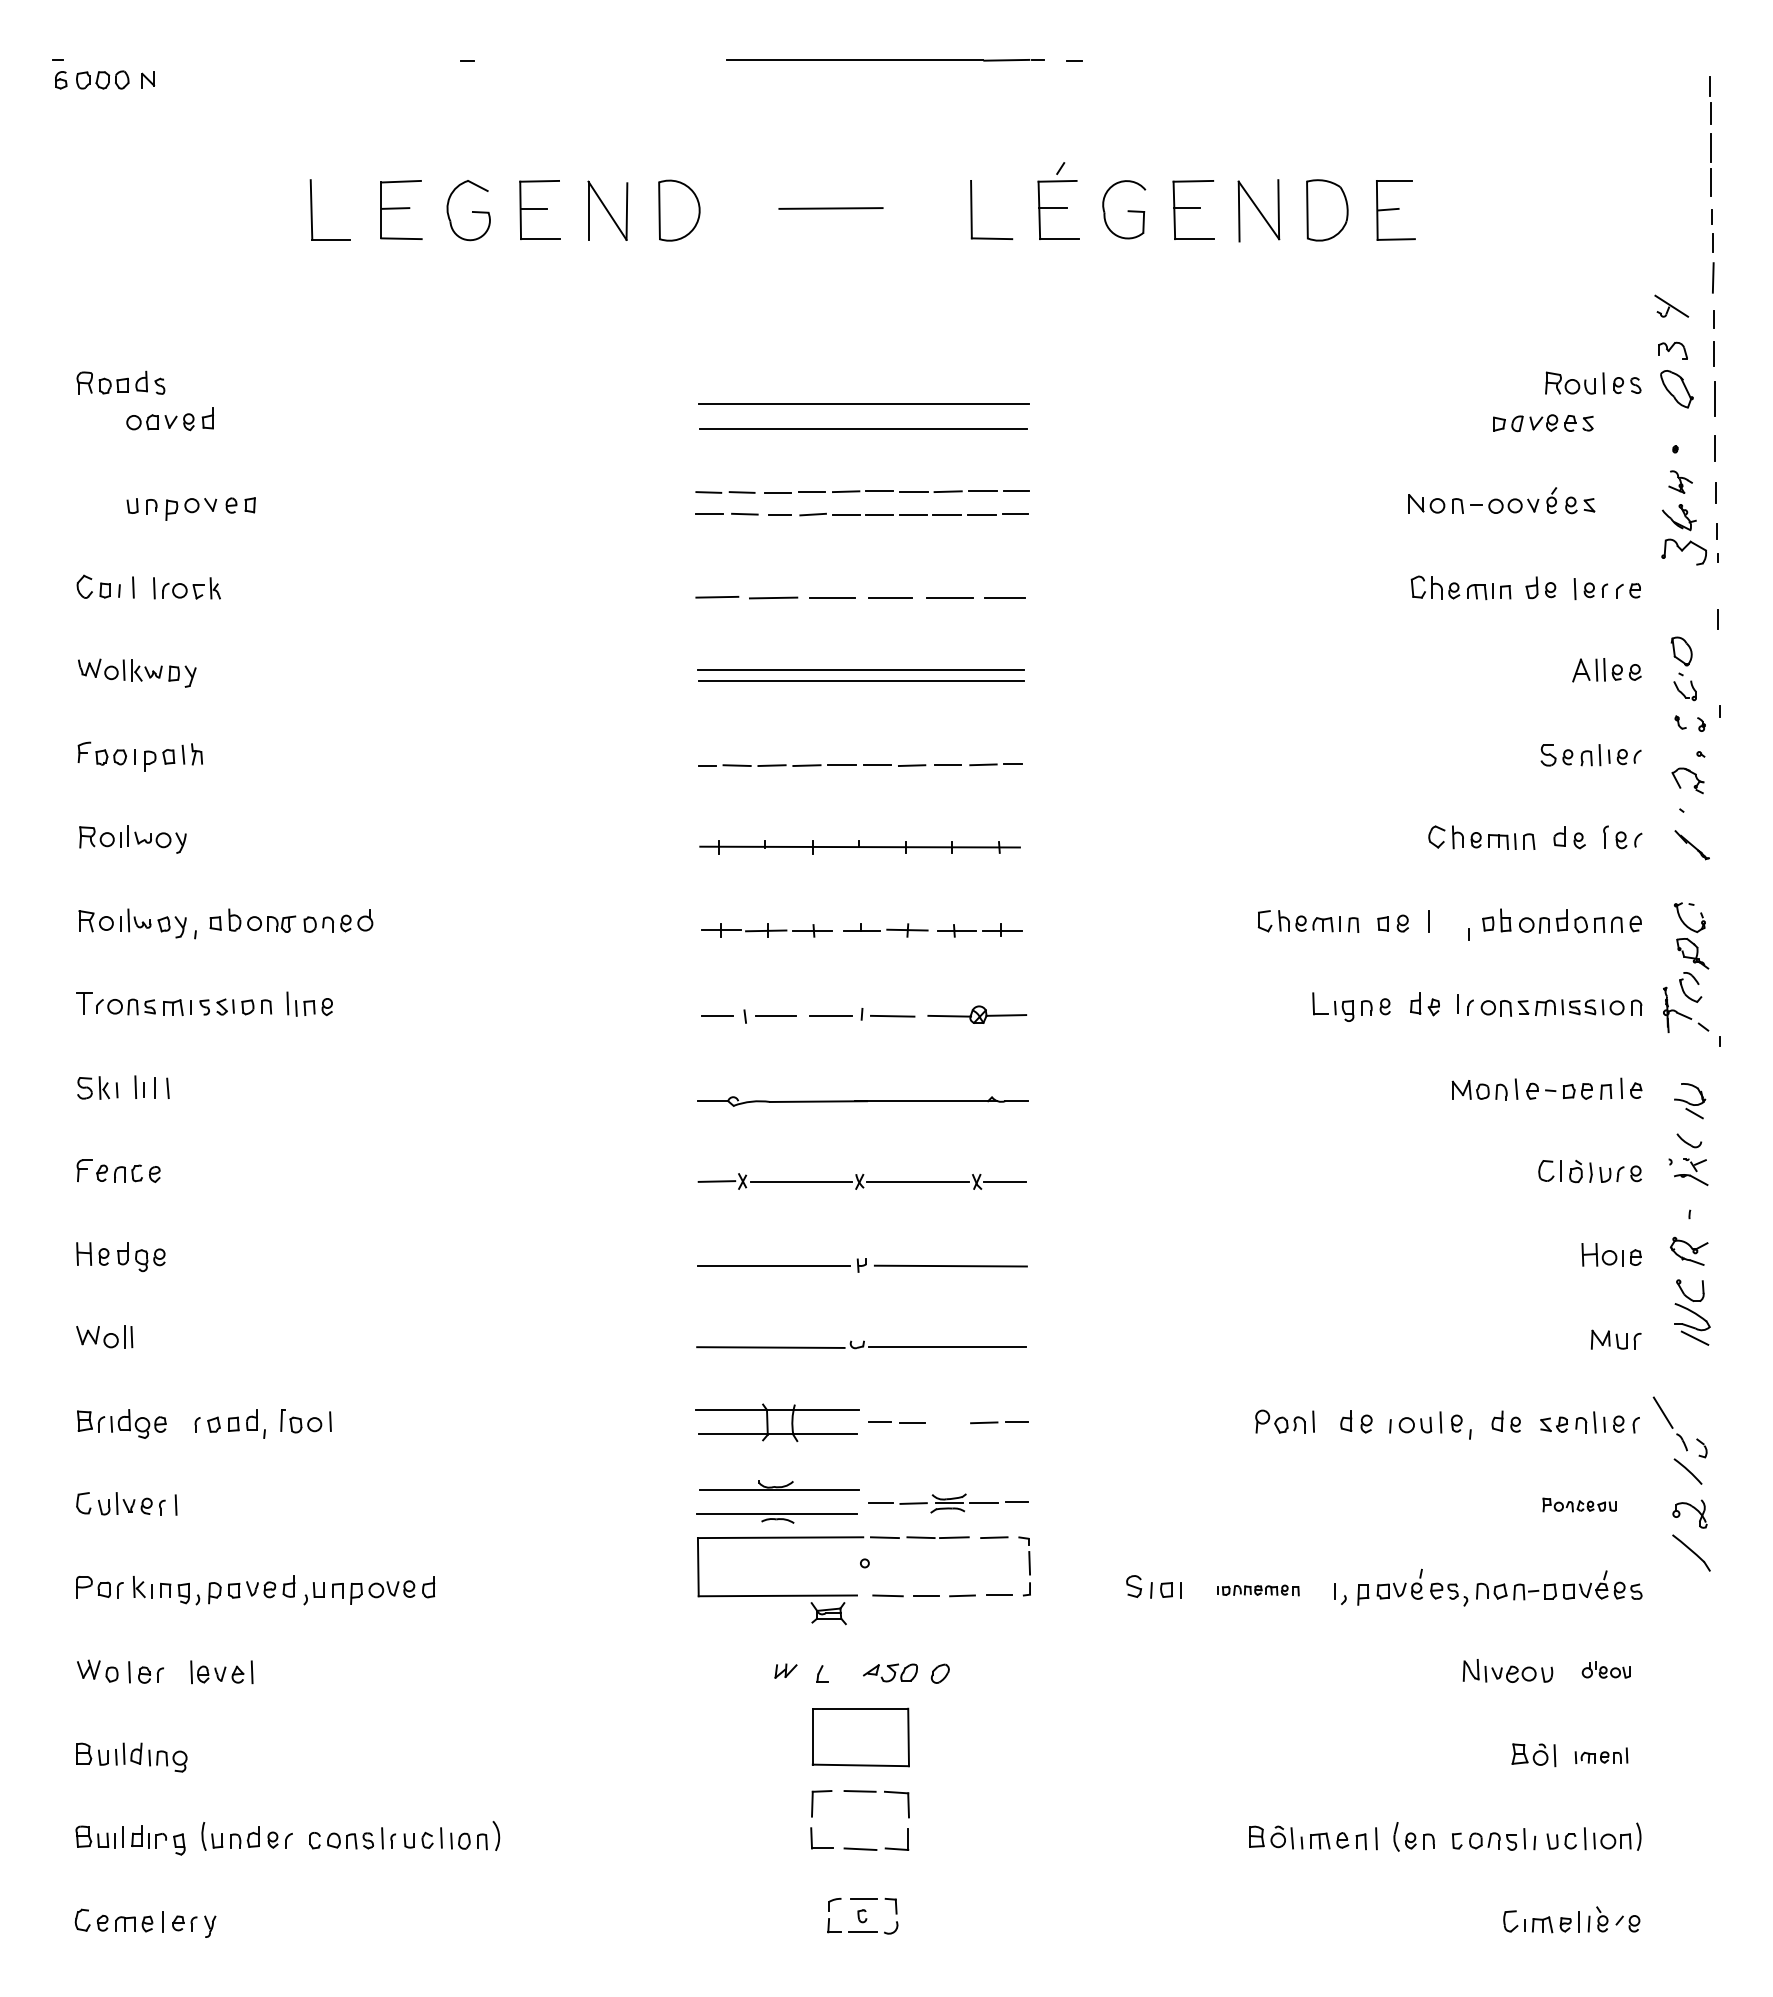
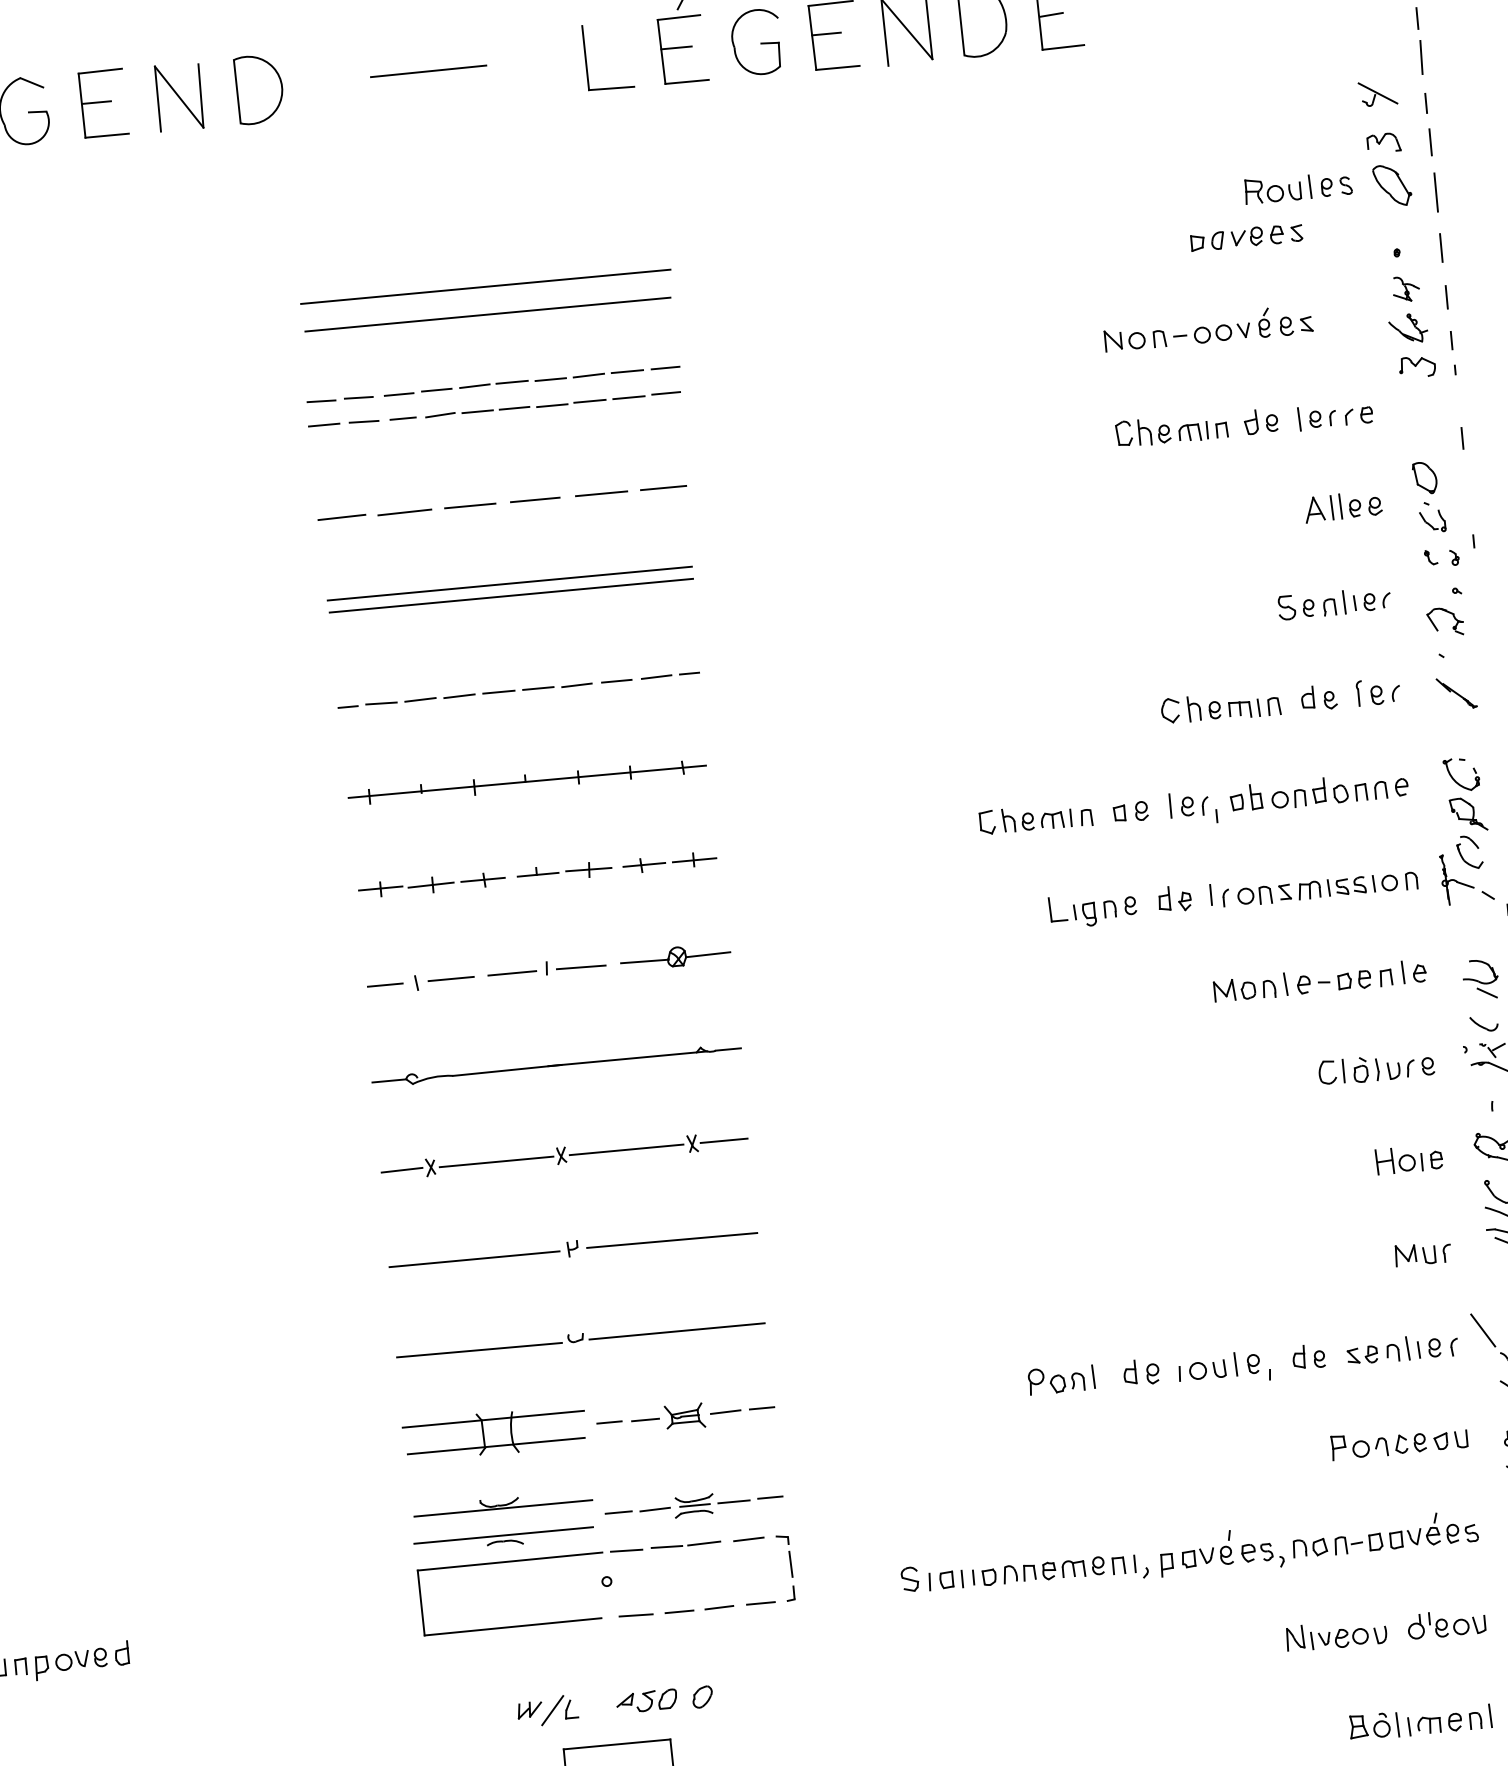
part: (1683, 552) -> (1416, 367), size x0.71
part: (1450, 923) -> (1194, 805), added
part: (1579, 1504) -> (1399, 1441), size x1.67
part: (1258, 1590) -> (1049, 1571), size x1.67
part: (828, 1613) -> (684, 1416), moved
part: (1606, 1669) -> (1446, 1623), size x1.43
line: (805, 1673) -> (551, 1710), added
part: (1601, 1755) -> (1449, 1719), size x1.43

